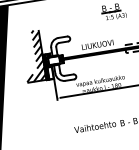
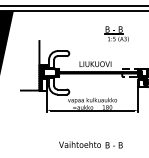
hatch: (32, 55) -> (29, 64), removed

